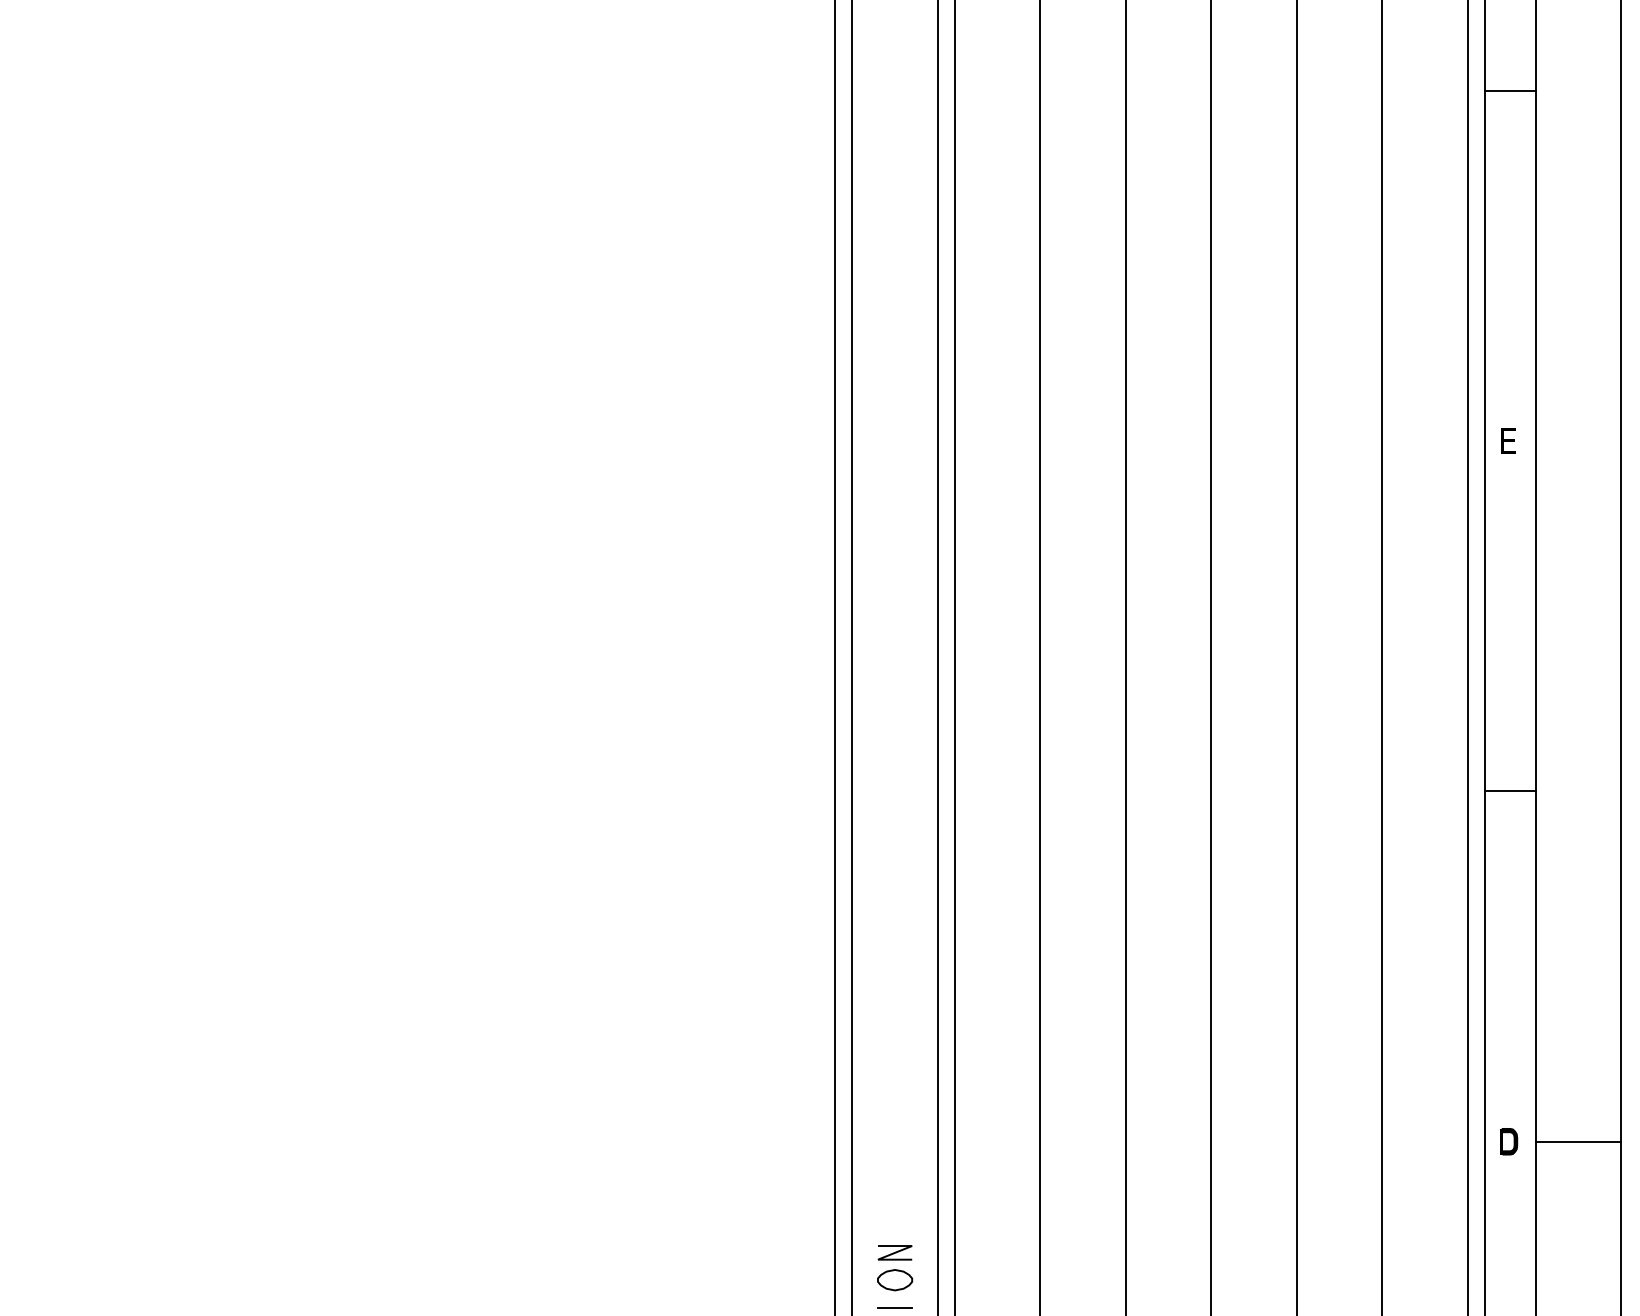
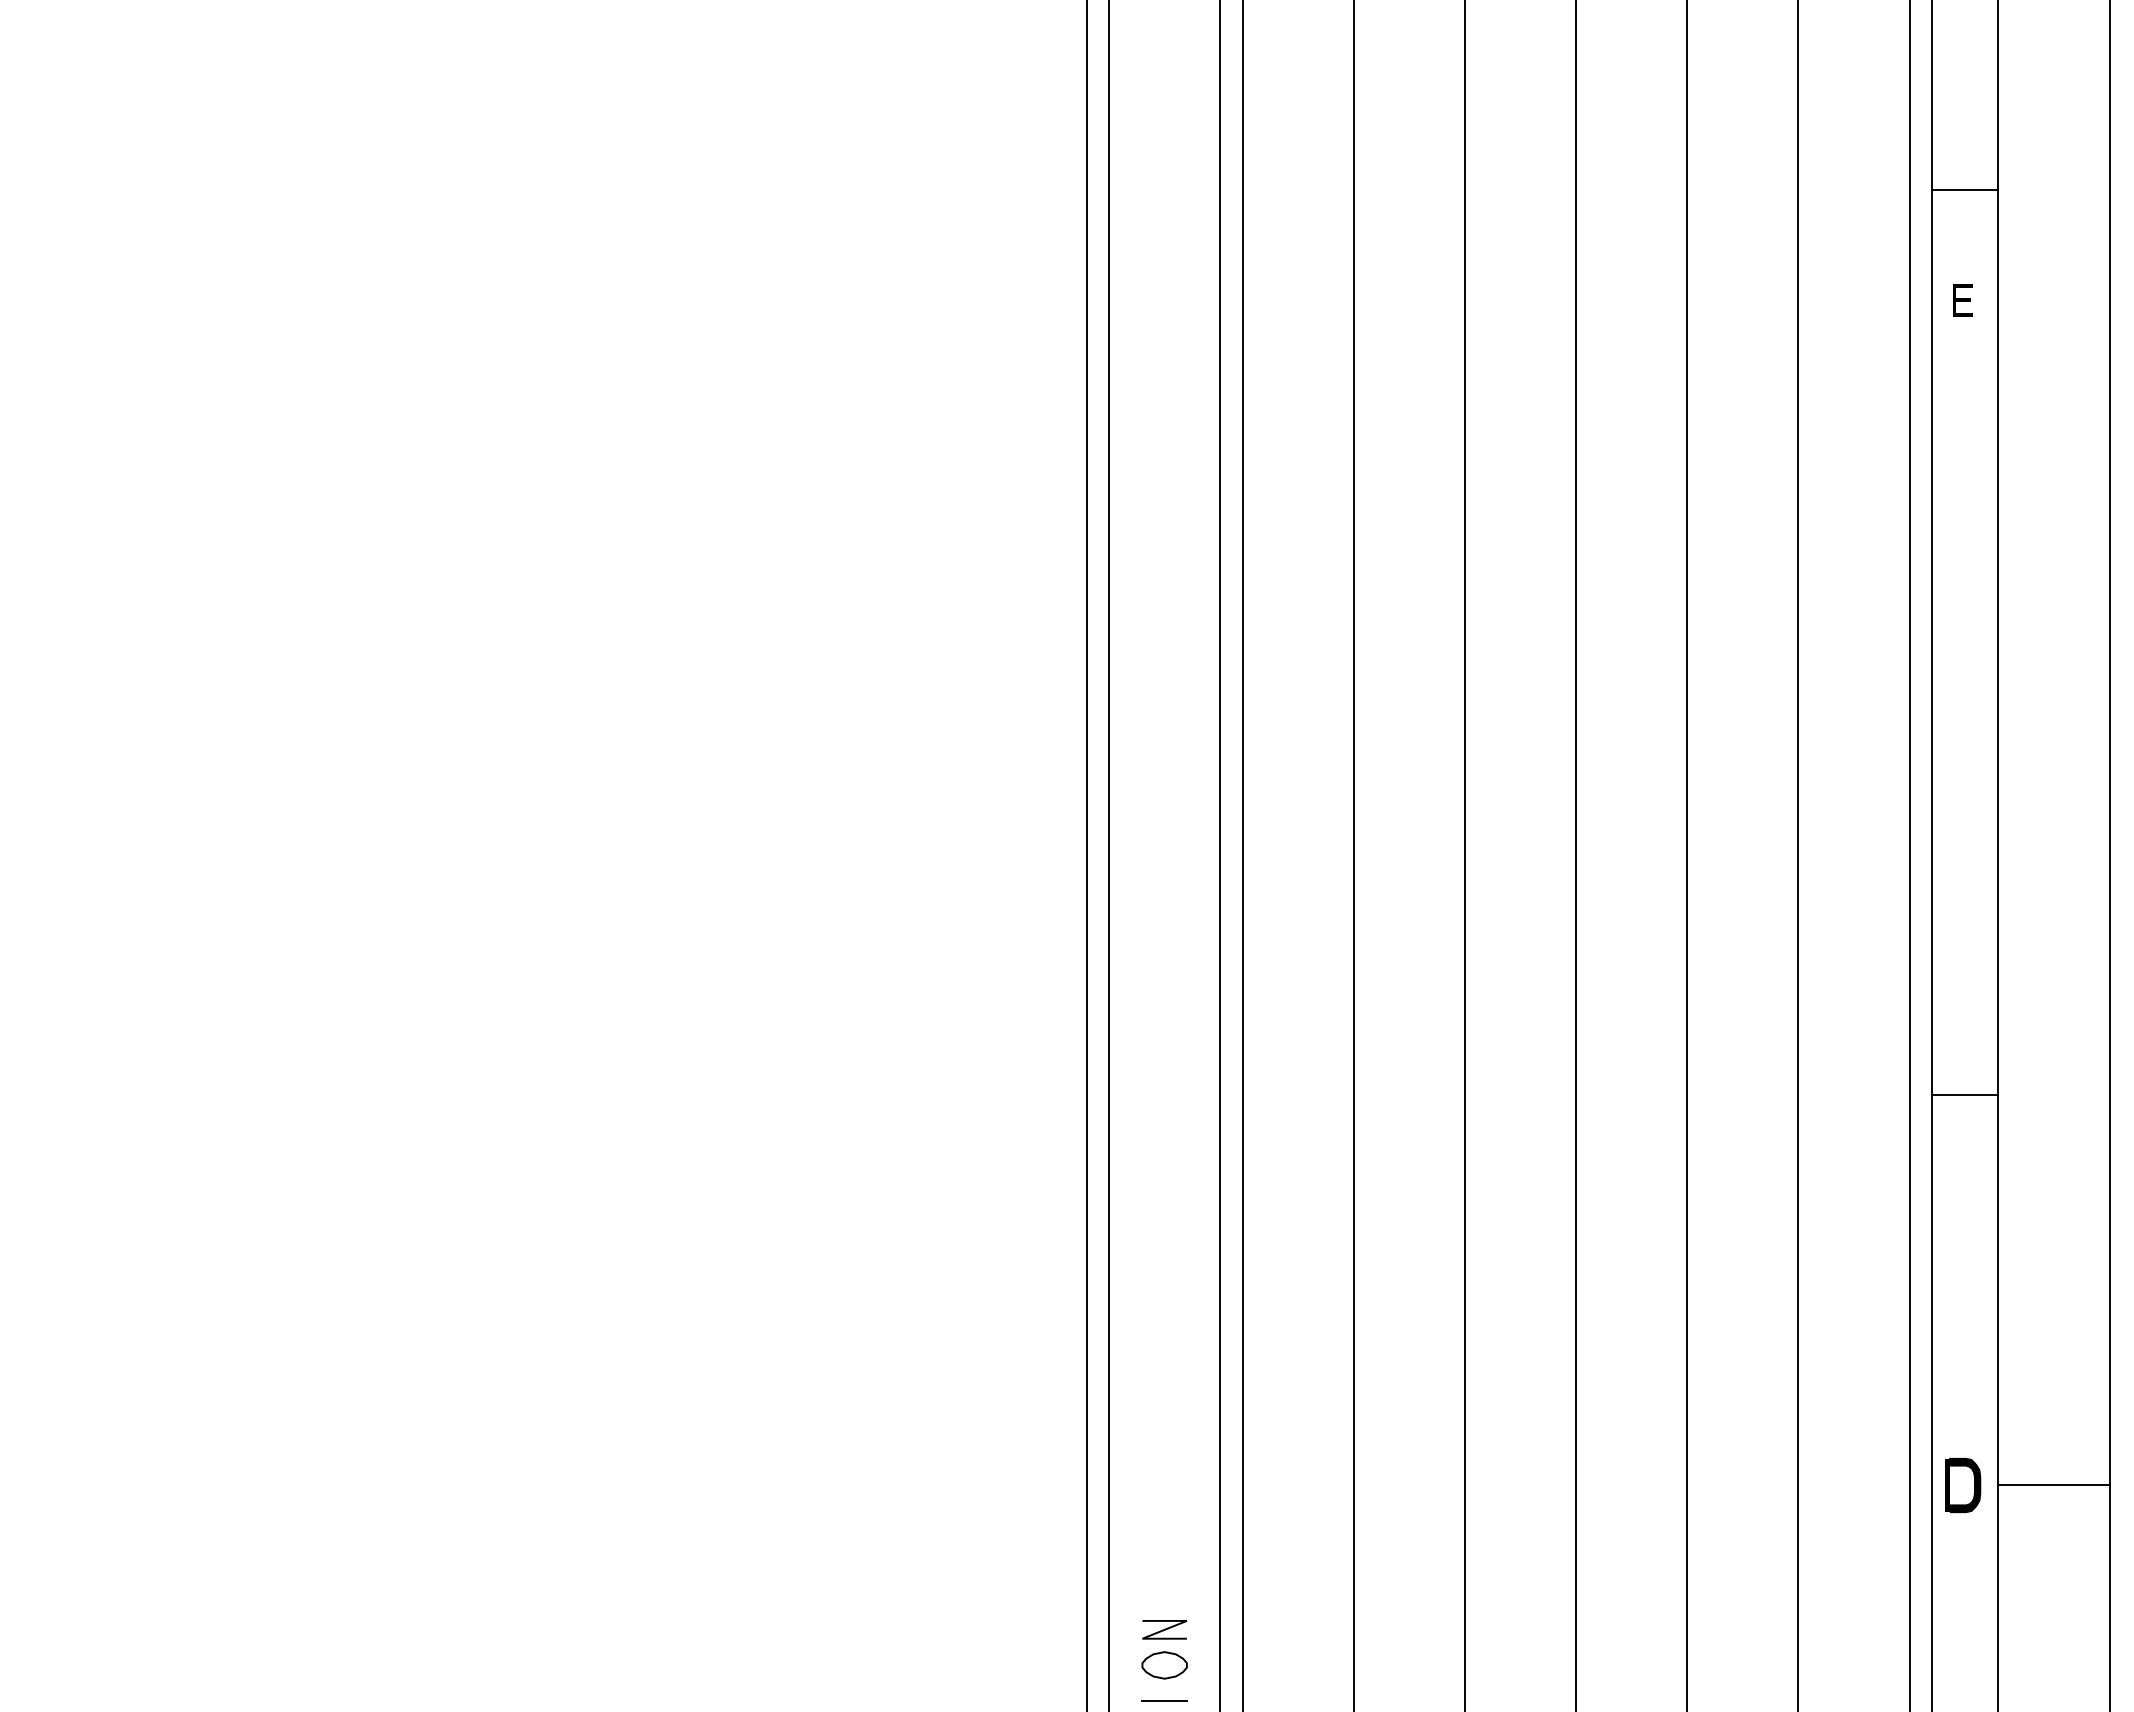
line: (1509, 90) -> (1964, 189), moved
part: (1508, 440) -> (1962, 300), moved
line: (1509, 791) -> (1964, 1094), moved
part: (1509, 1141) -> (1963, 1484), size x1.6

